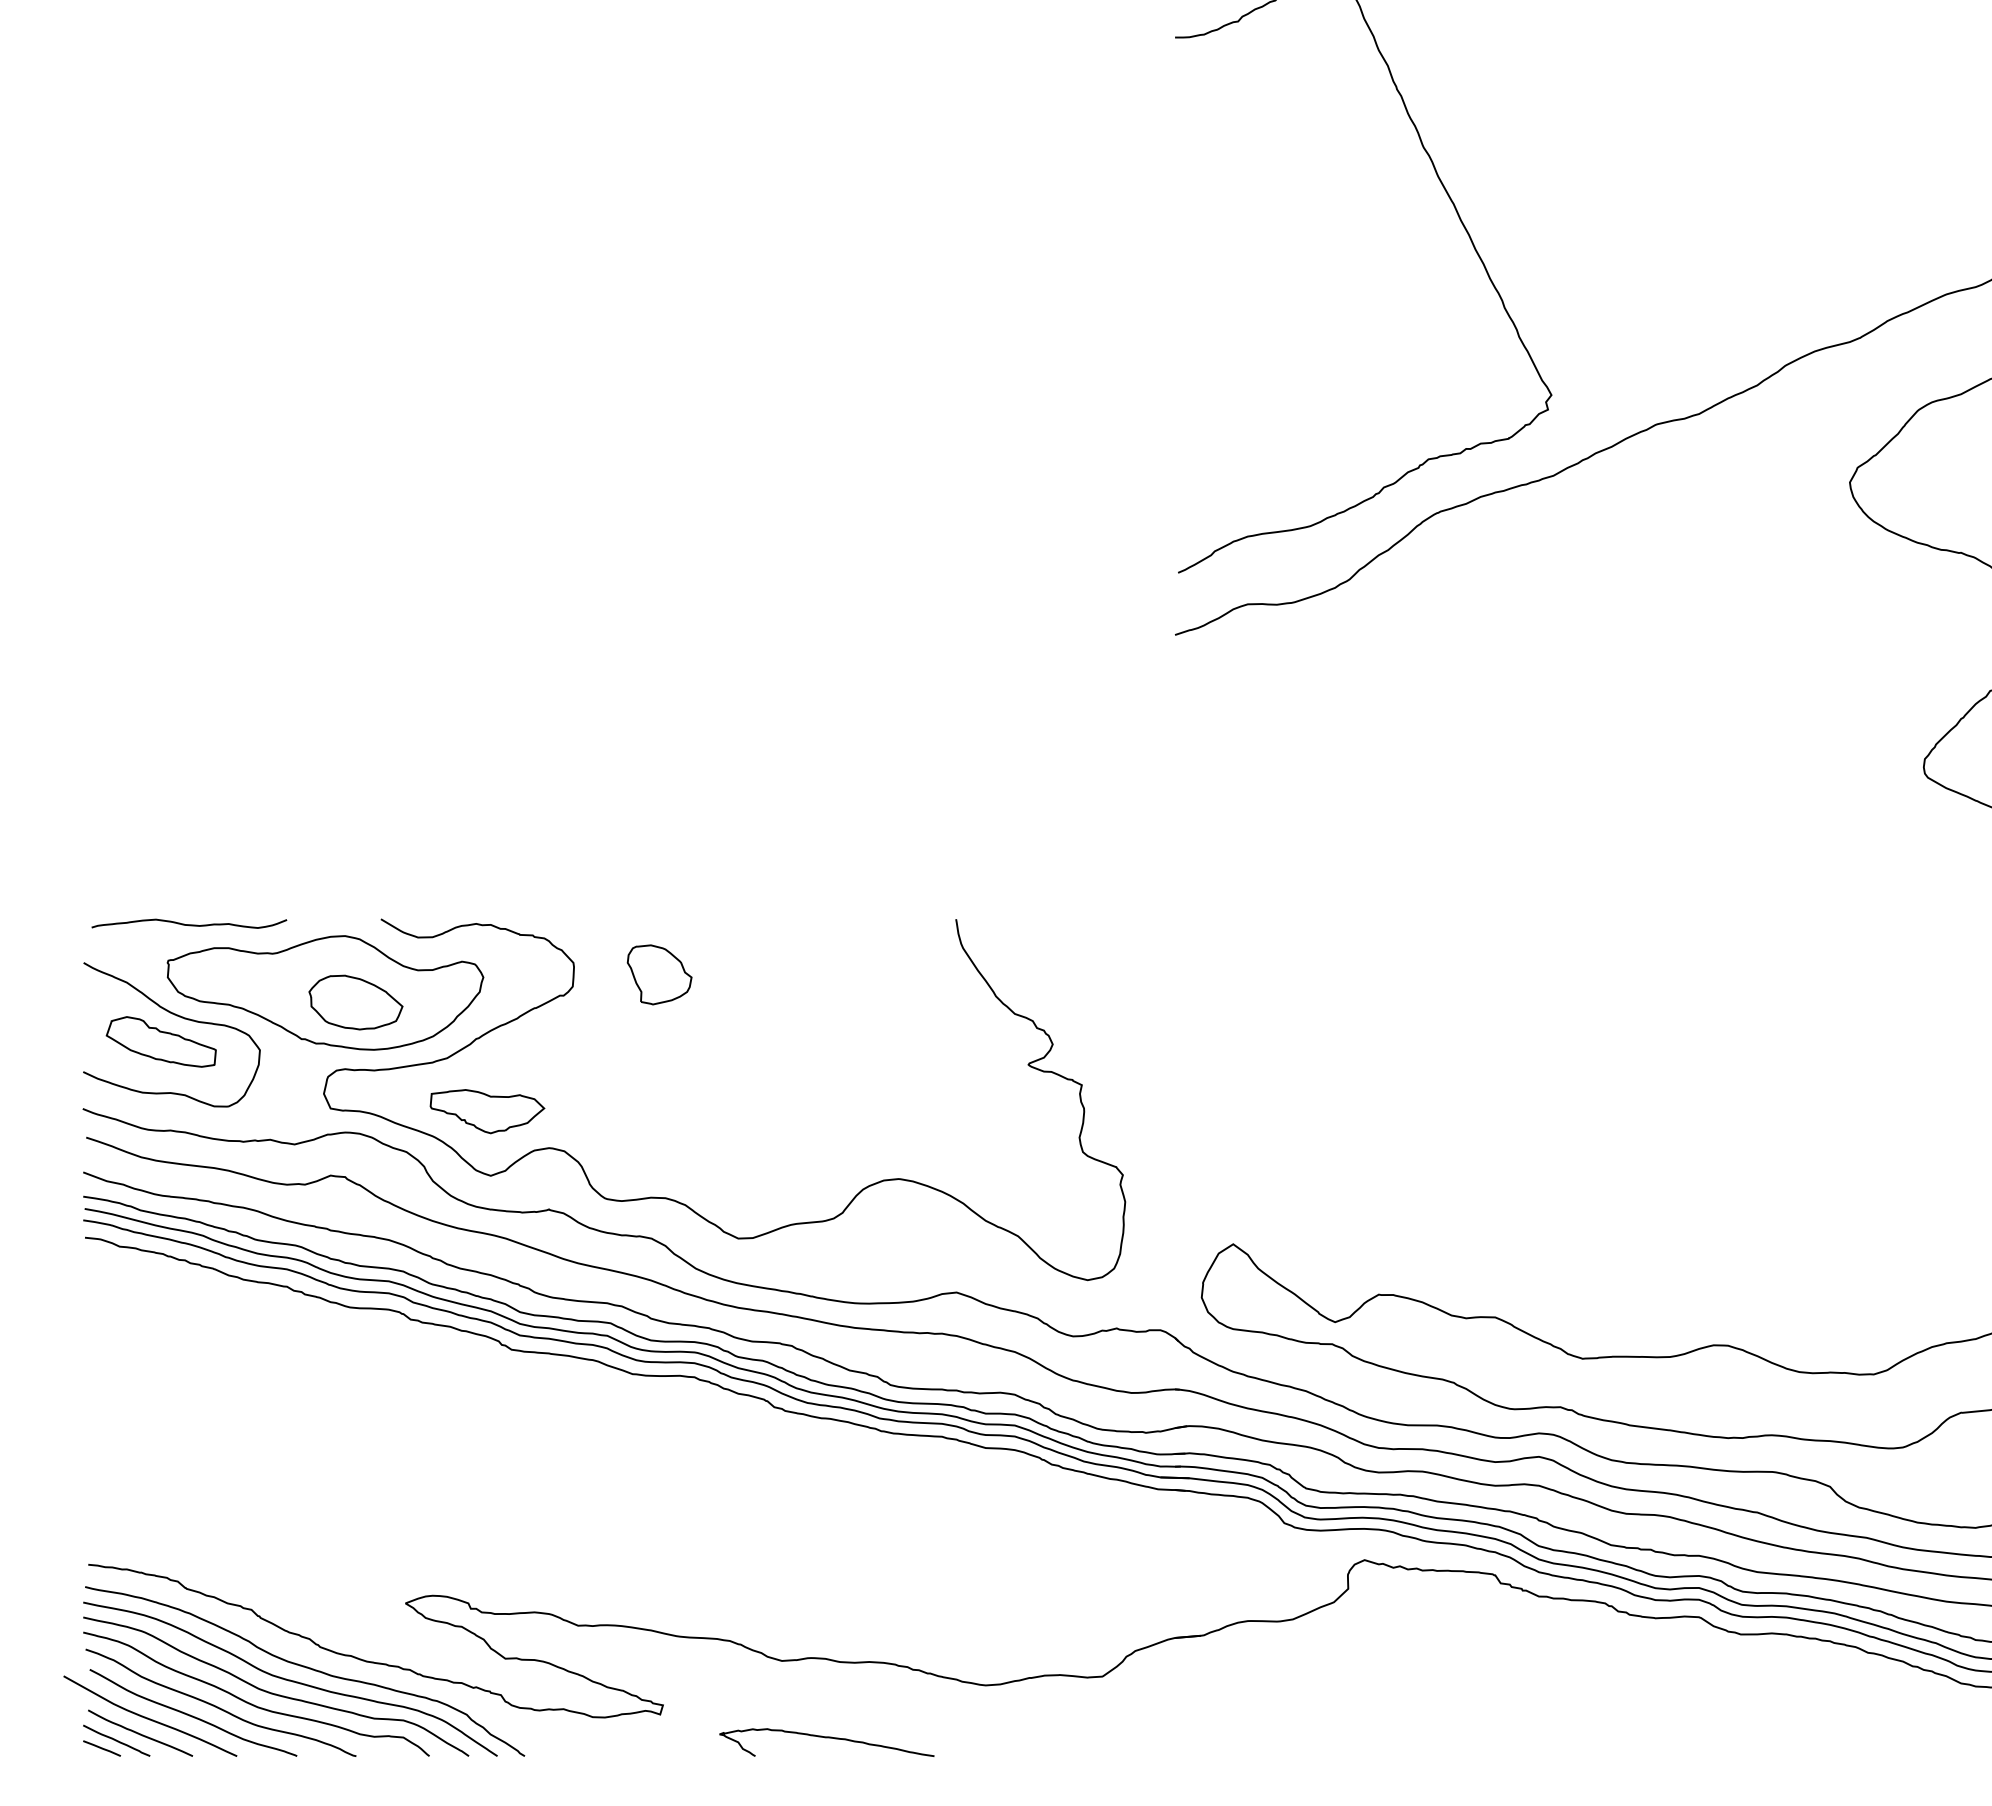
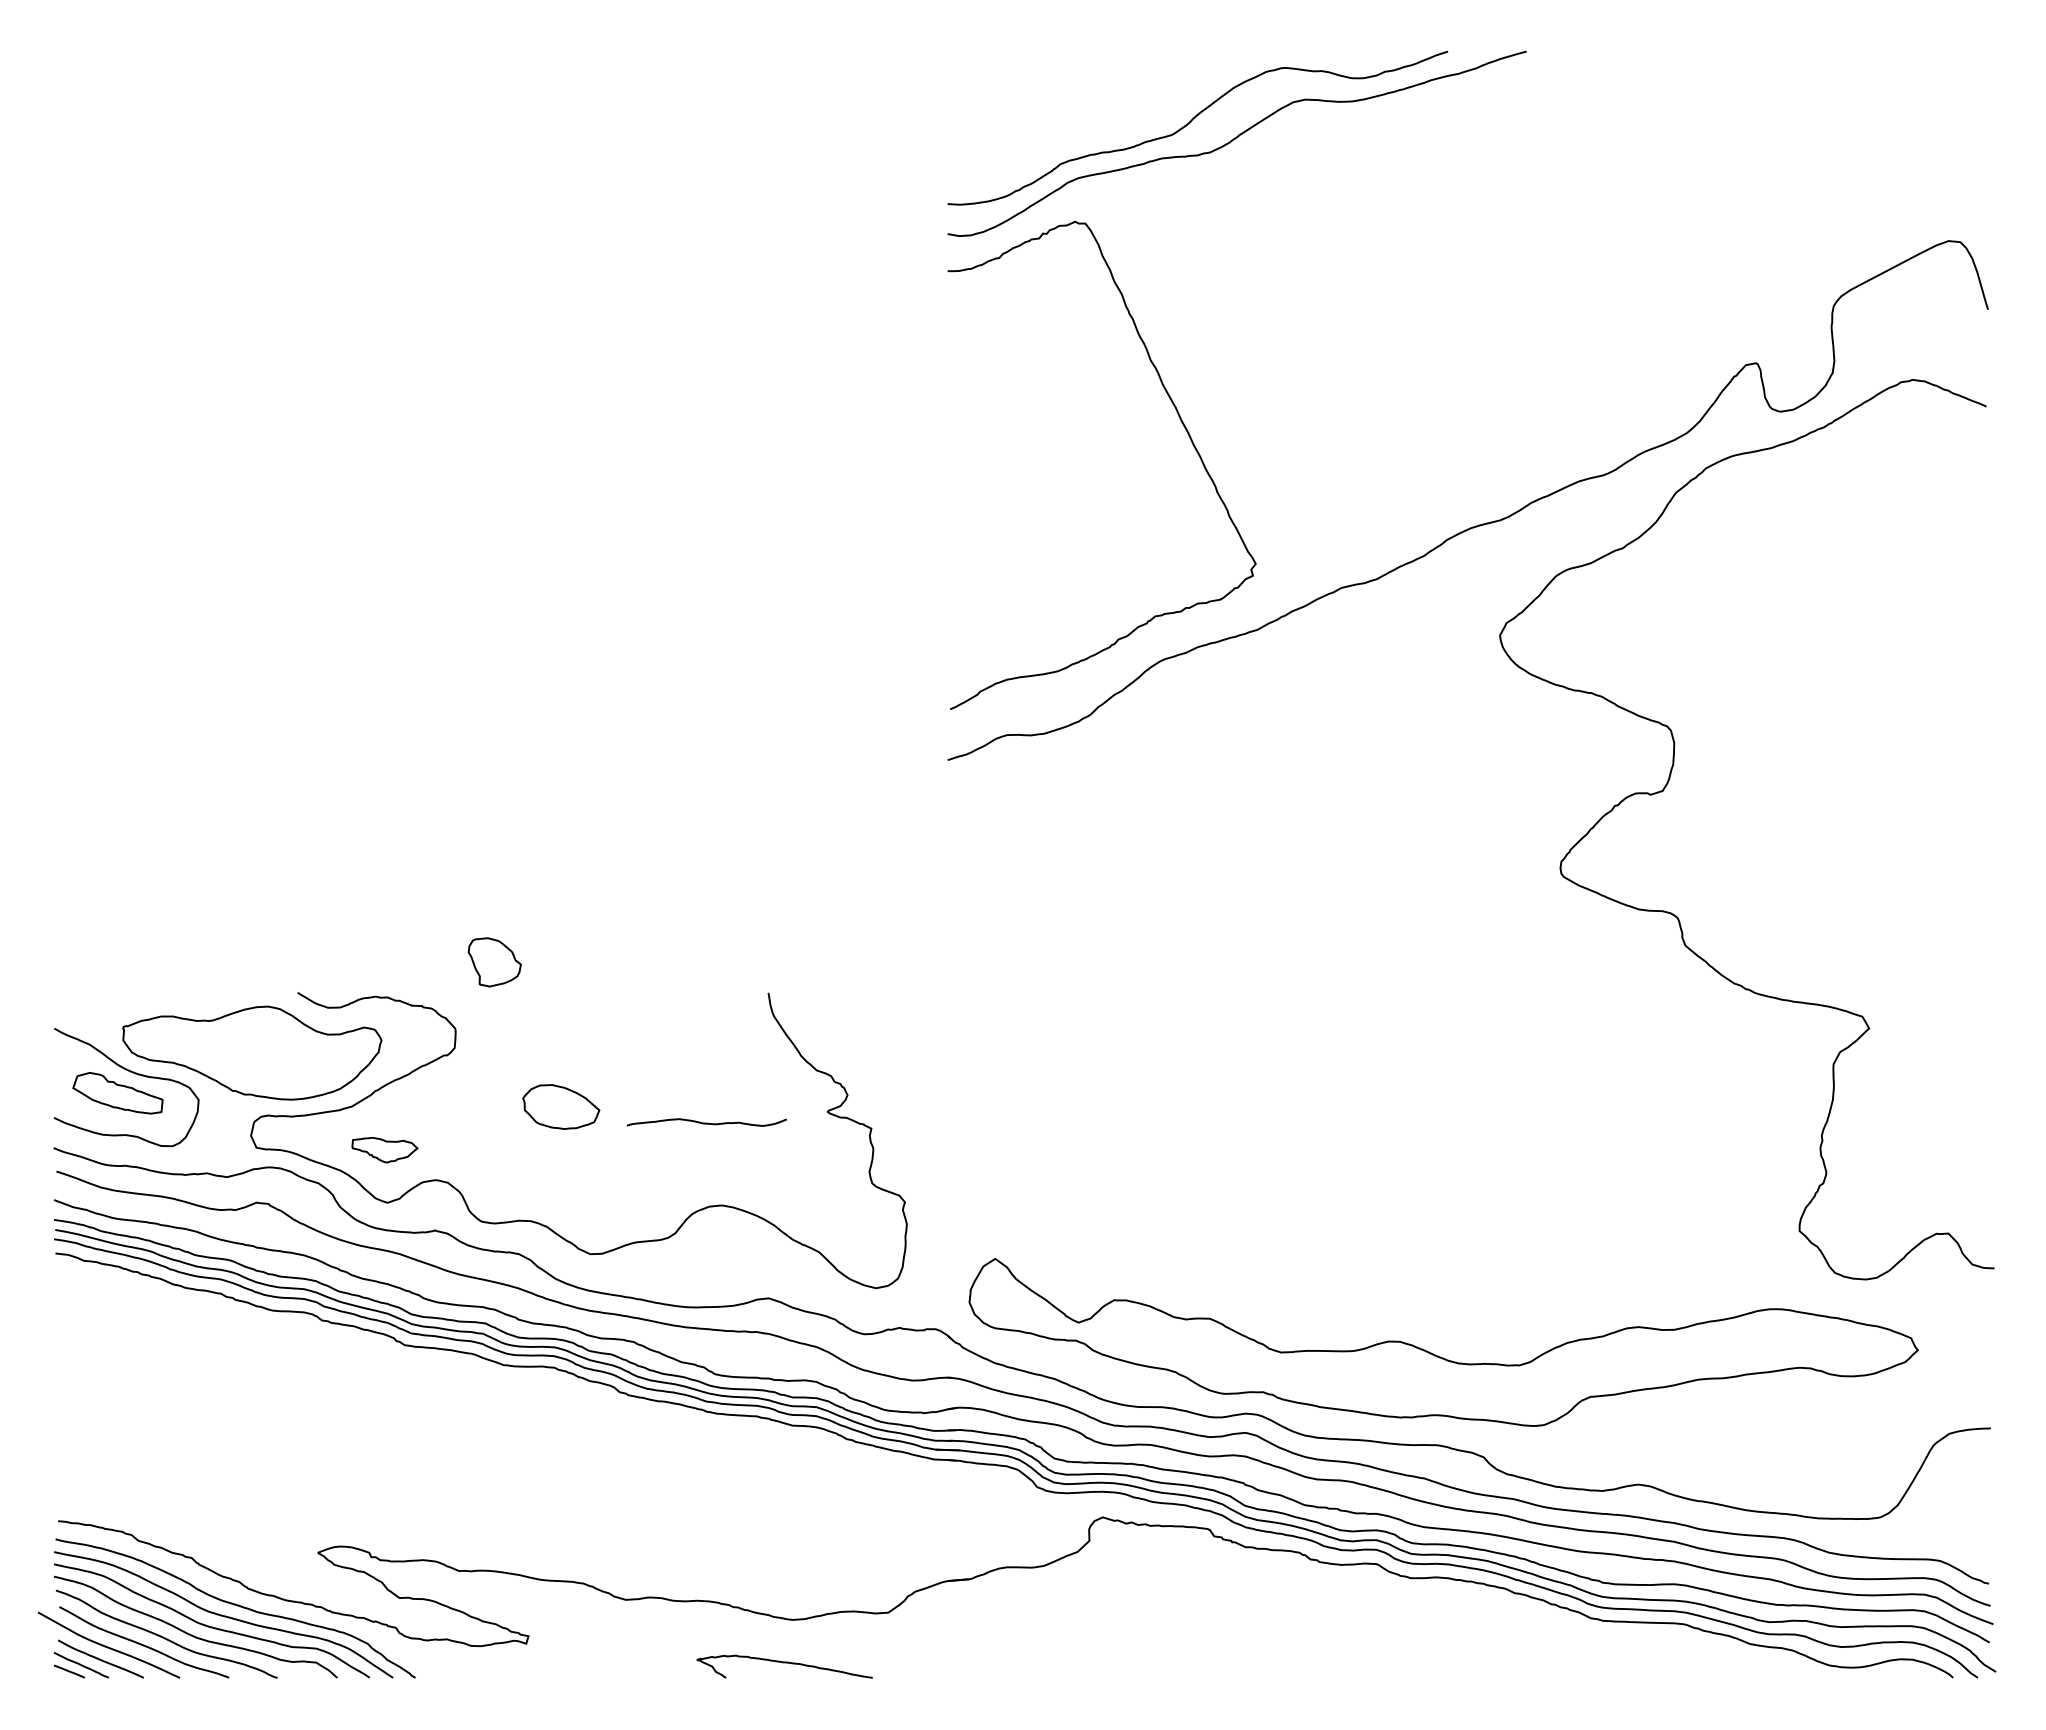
curve: (188, 923) -> (706, 1122), moved
part: (659, 975) -> (494, 962), moved
part: (356, 1001) -> (561, 1106), moved
part: (486, 1110) -> (384, 1149), size x0.7
curve: (826, 1738) -> (784, 1663), moved

